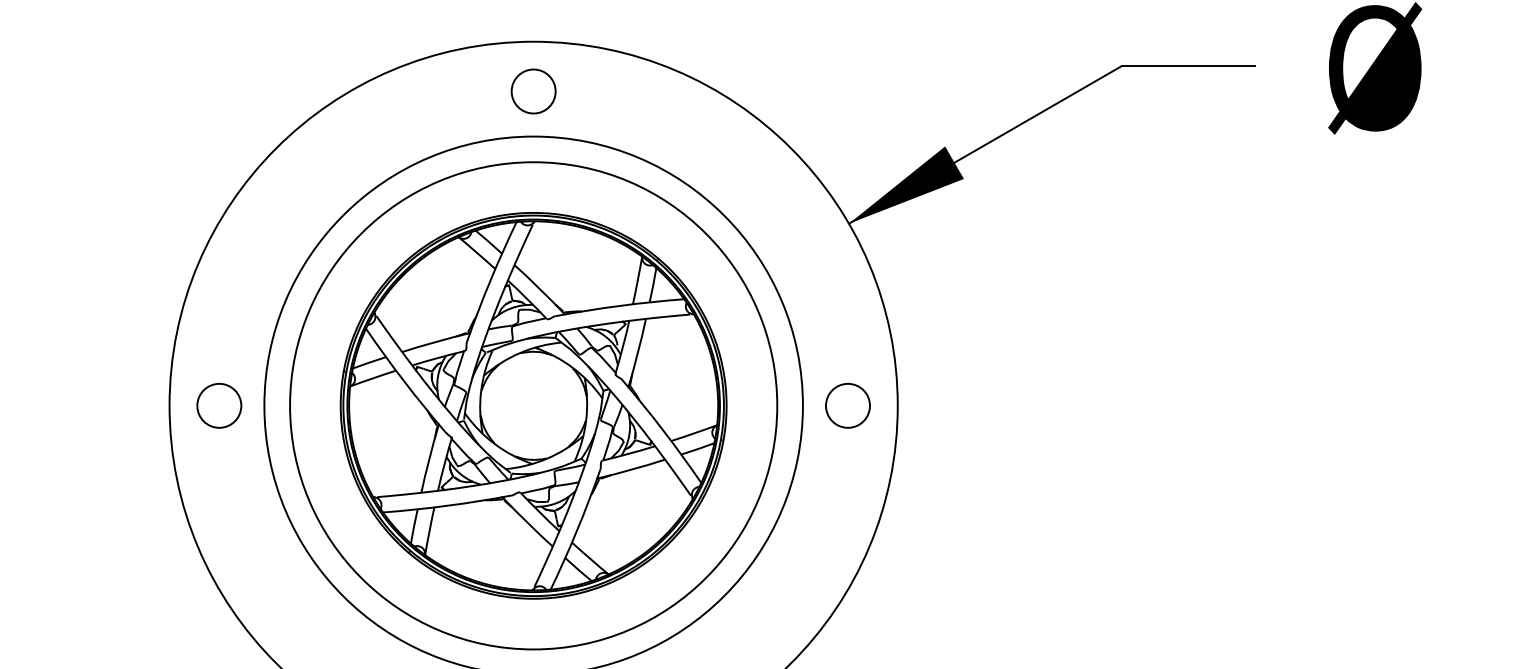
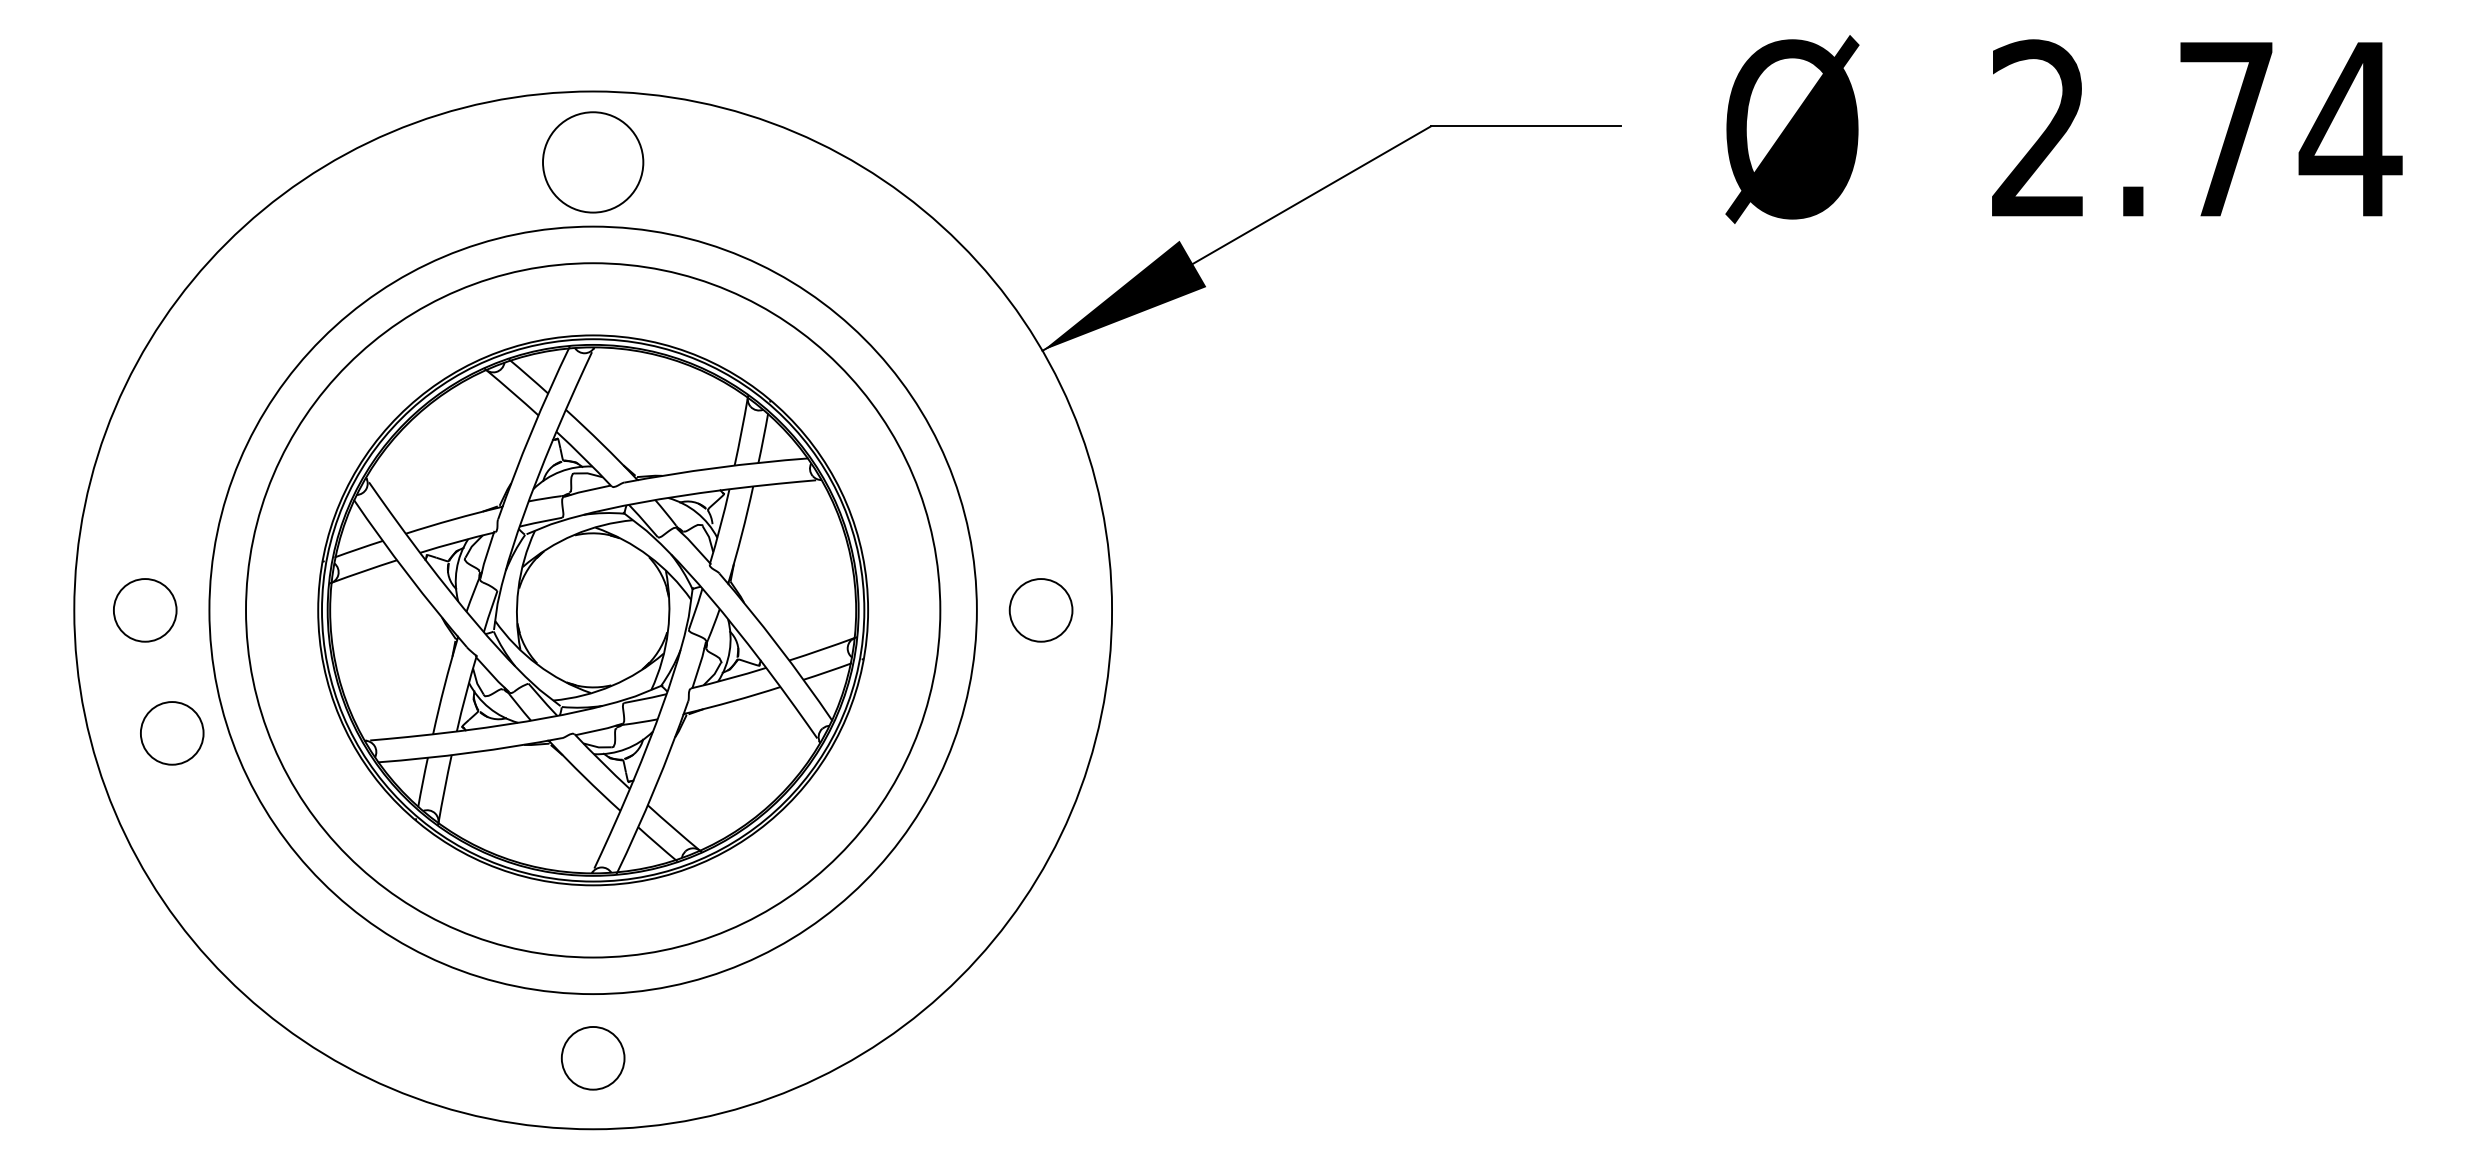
circle: (533, 91) -> (592, 162), size x1.6
circle: (238, 492) -> (172, 733), added

